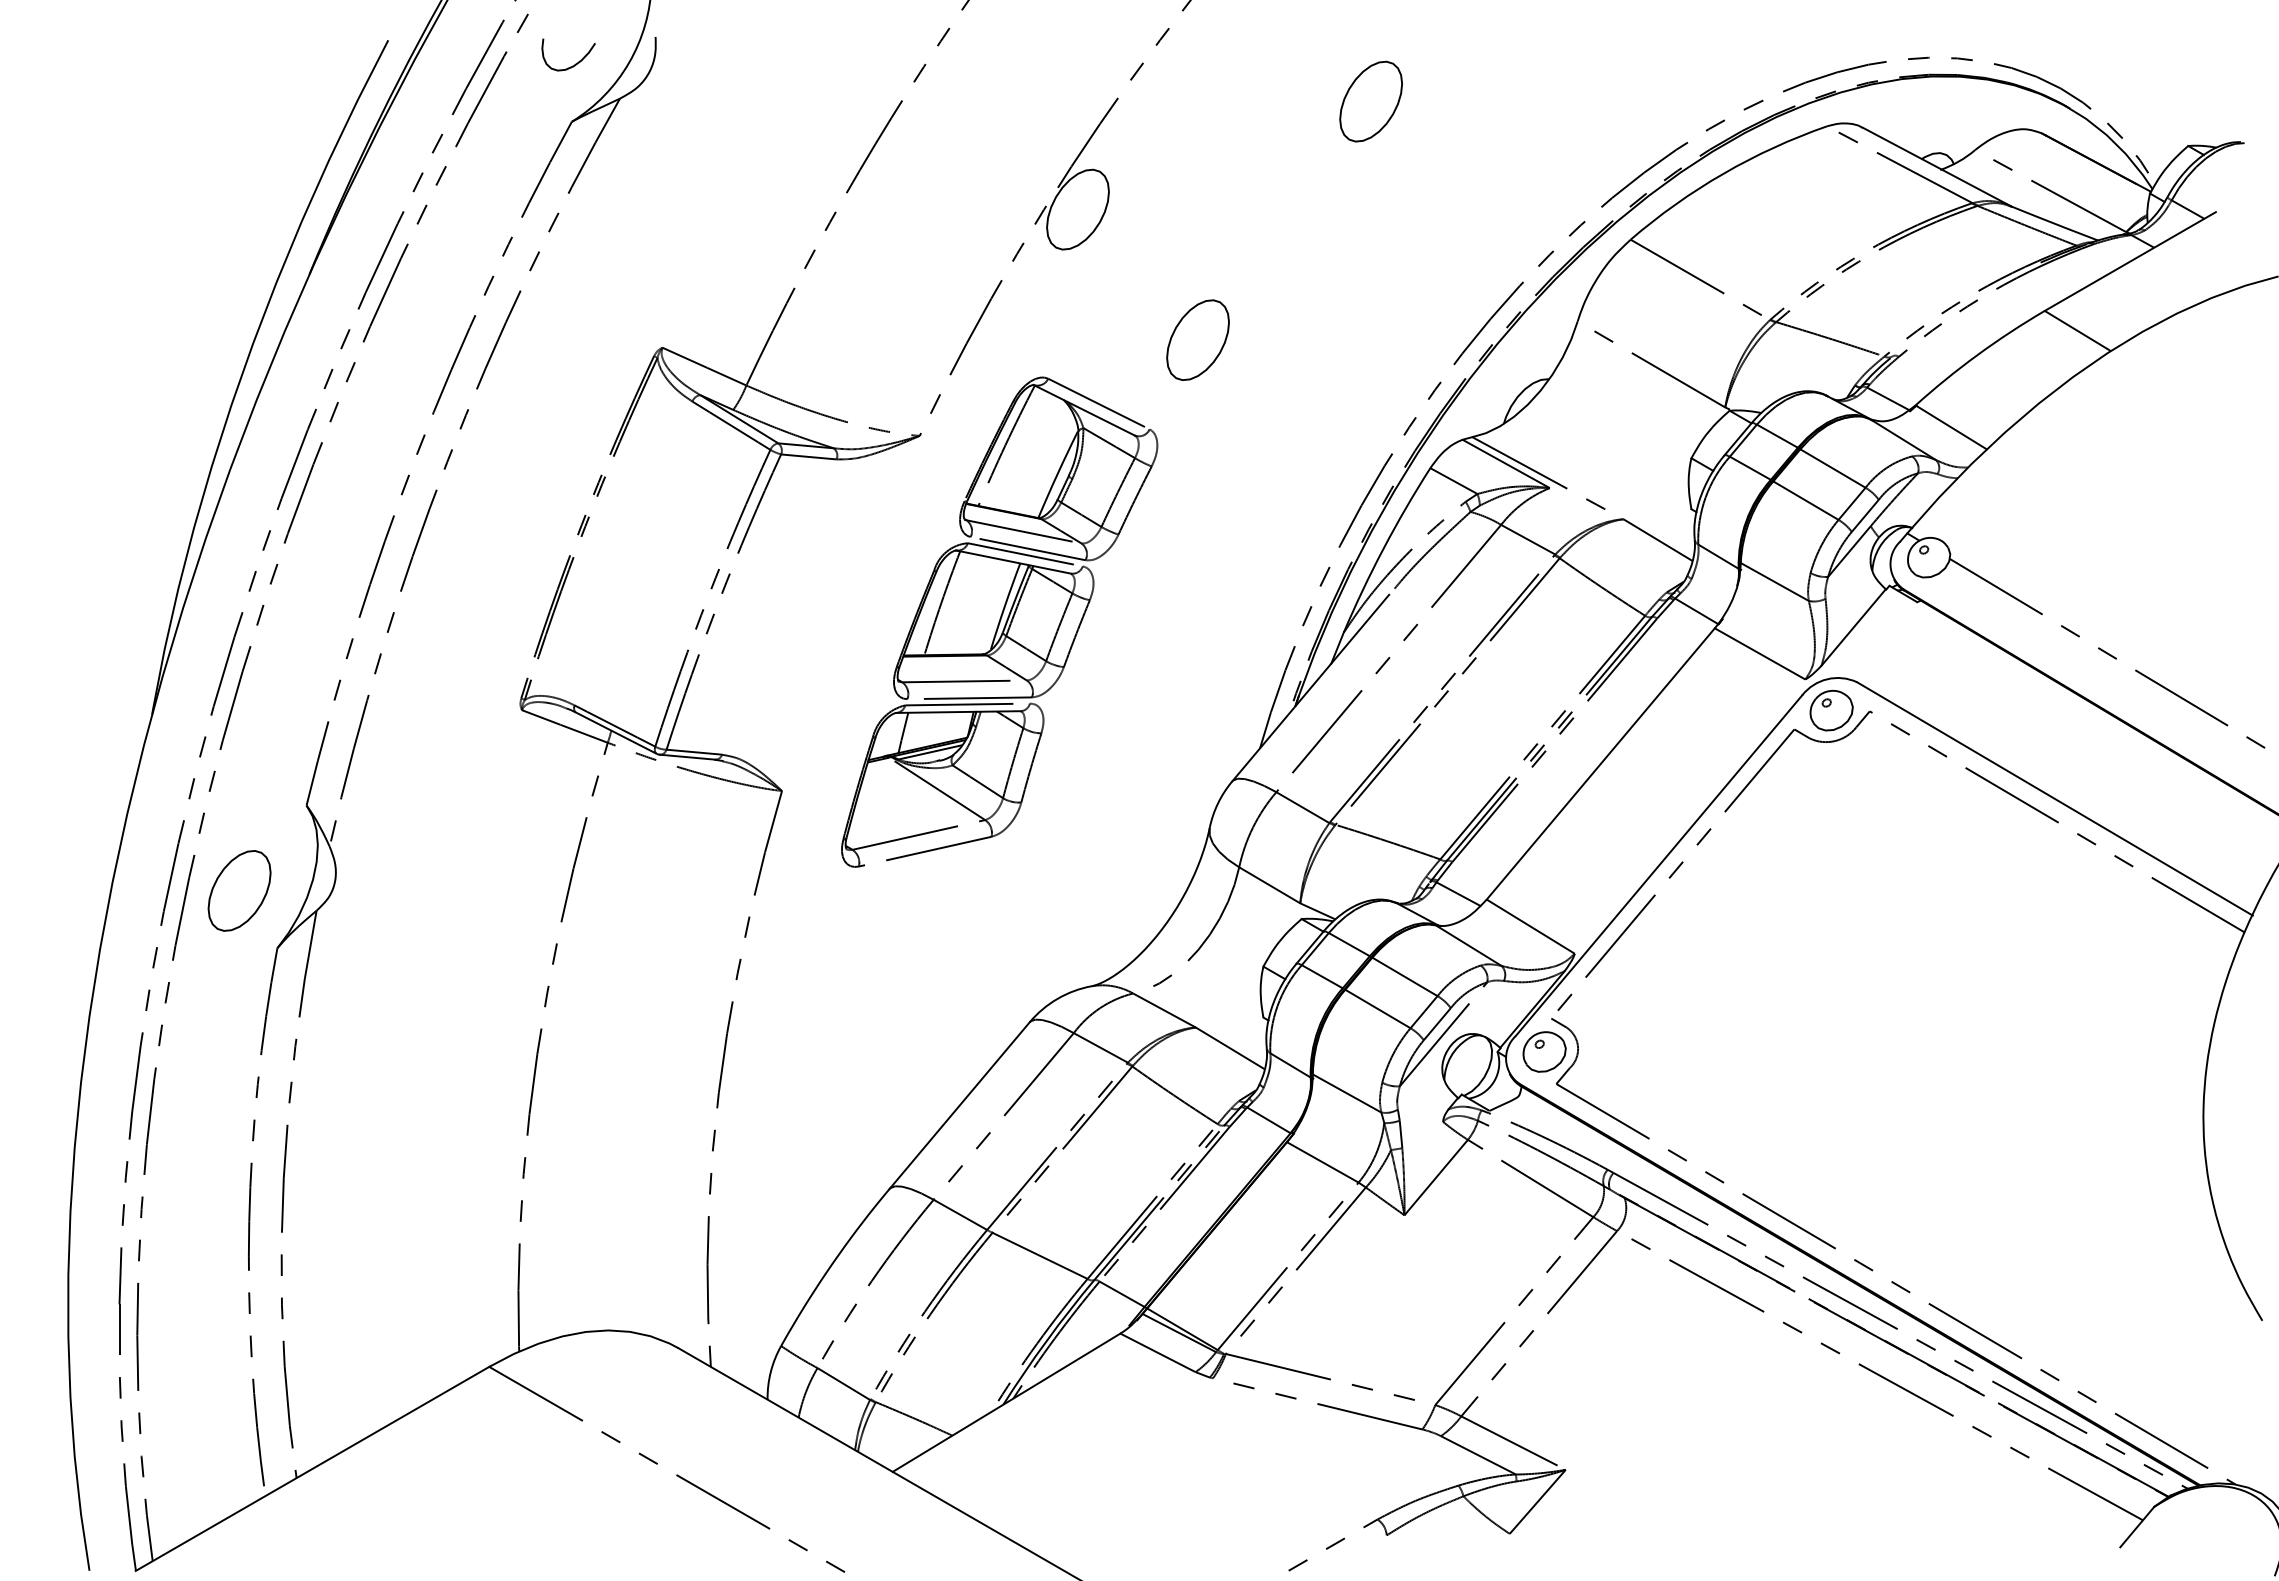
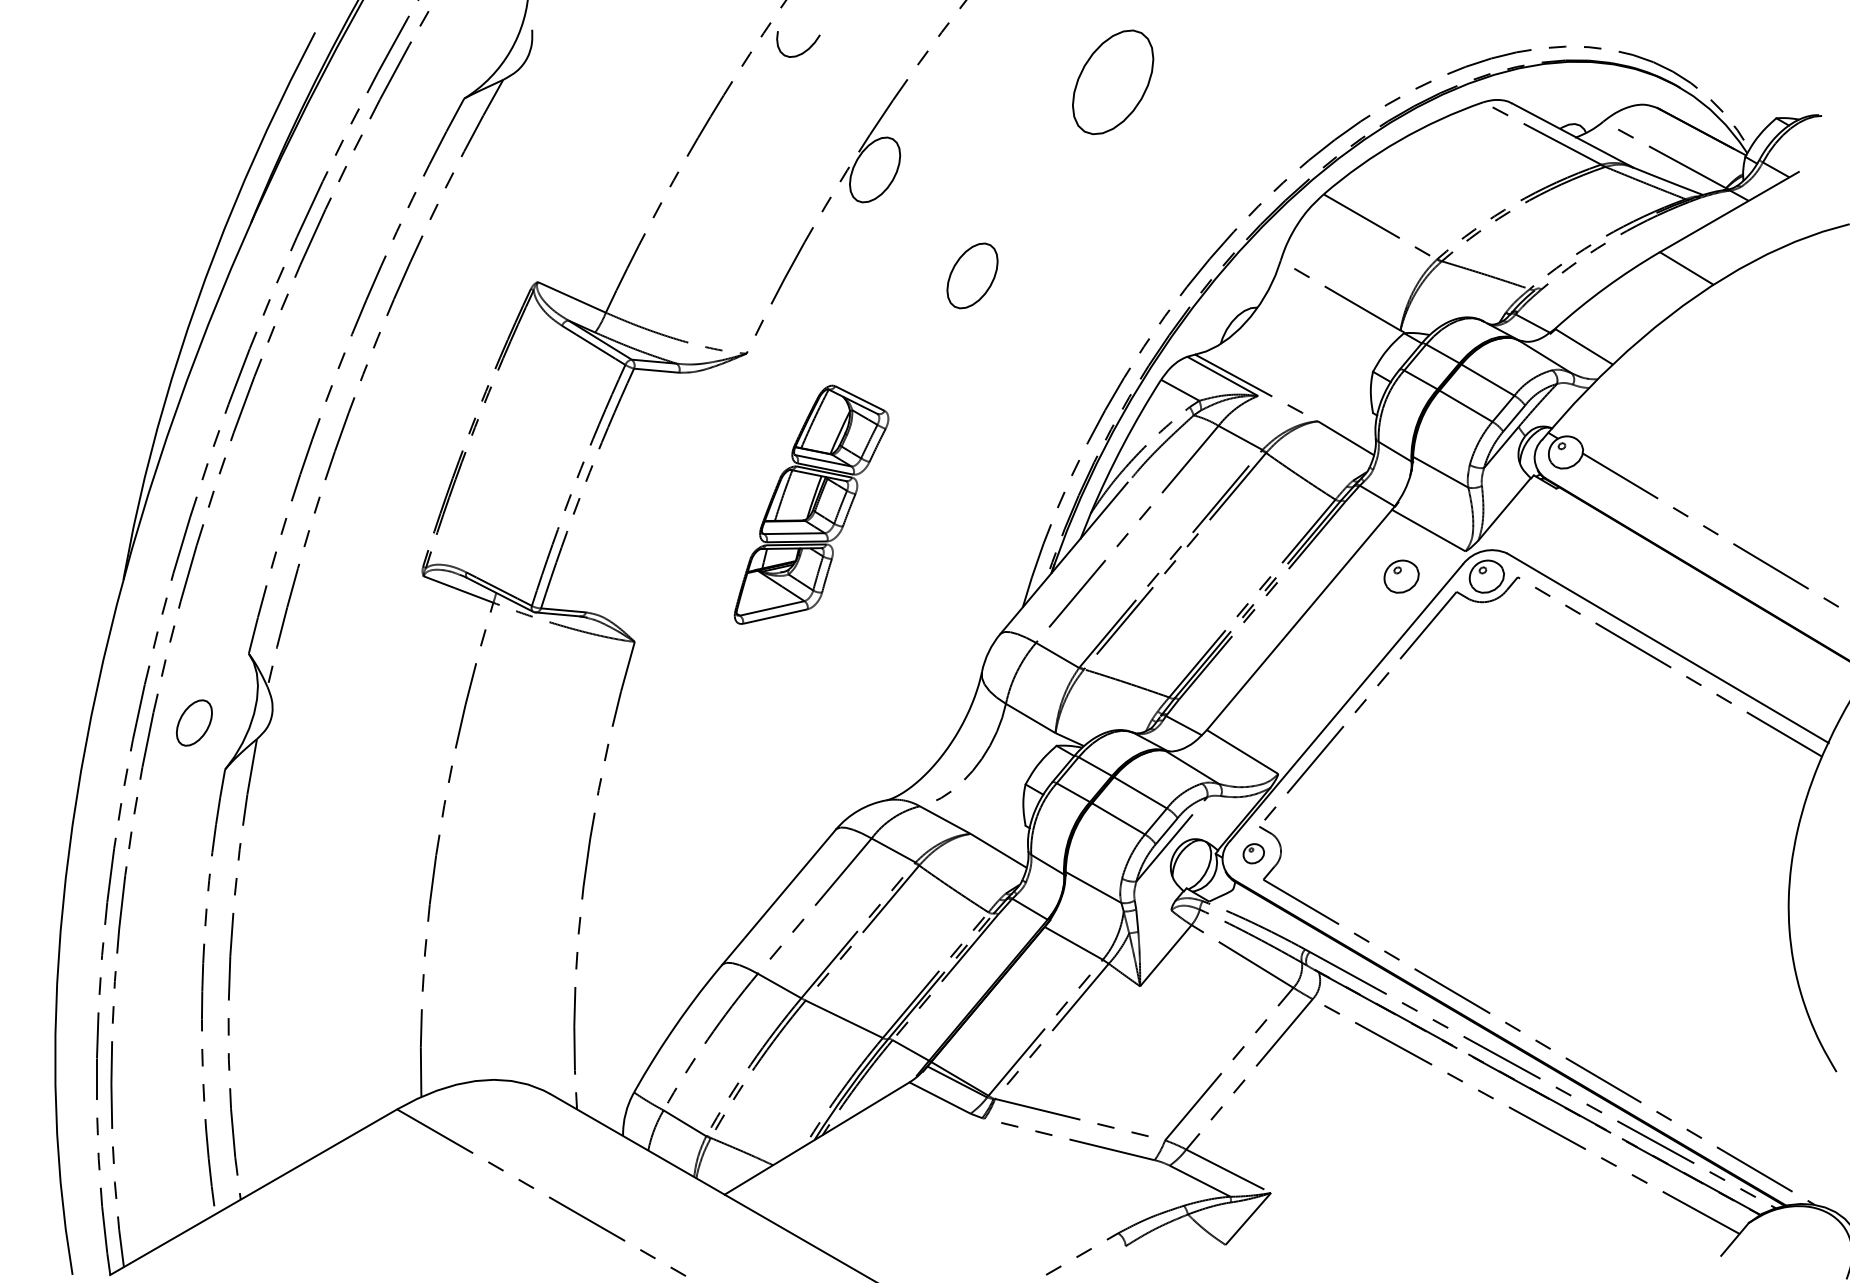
curve: (575, 63) -> (804, 51), moved
part: (1370, 101) -> (1112, 82), size x1.6
part: (999, 621) -> (811, 504), size x0.6
part: (1726, 710) -> (1401, 576), added
part: (239, 890) -> (194, 722), size x0.7
part: (1544, 1051) -> (1253, 853), size x0.6

